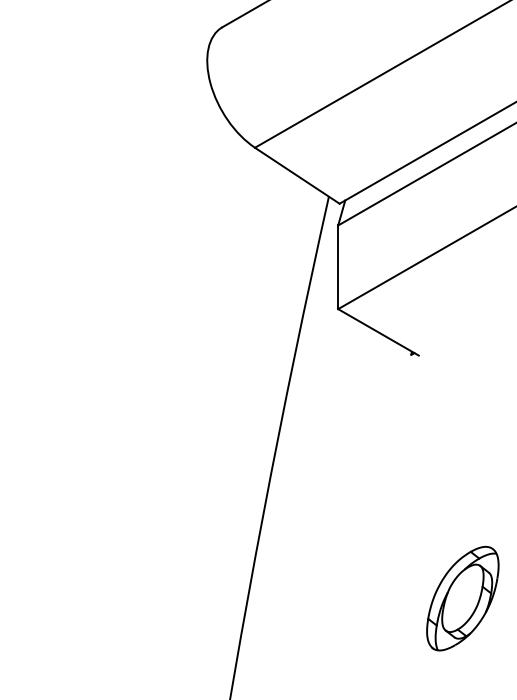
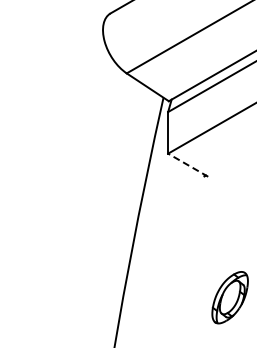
line: (377, 330) -> (187, 164), solid -> dashed

